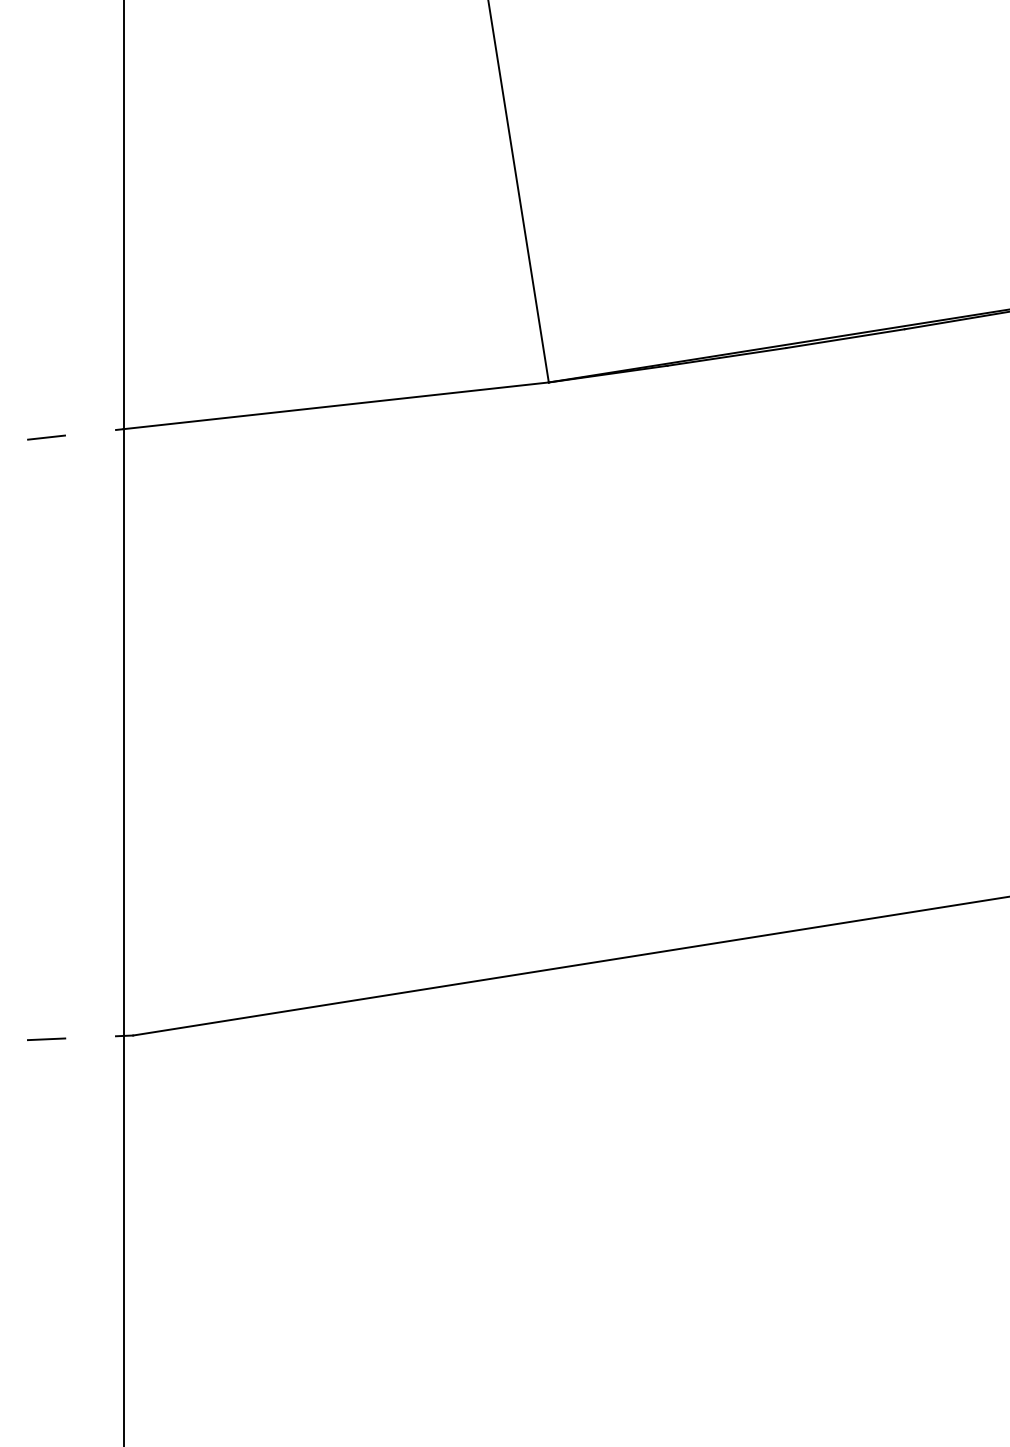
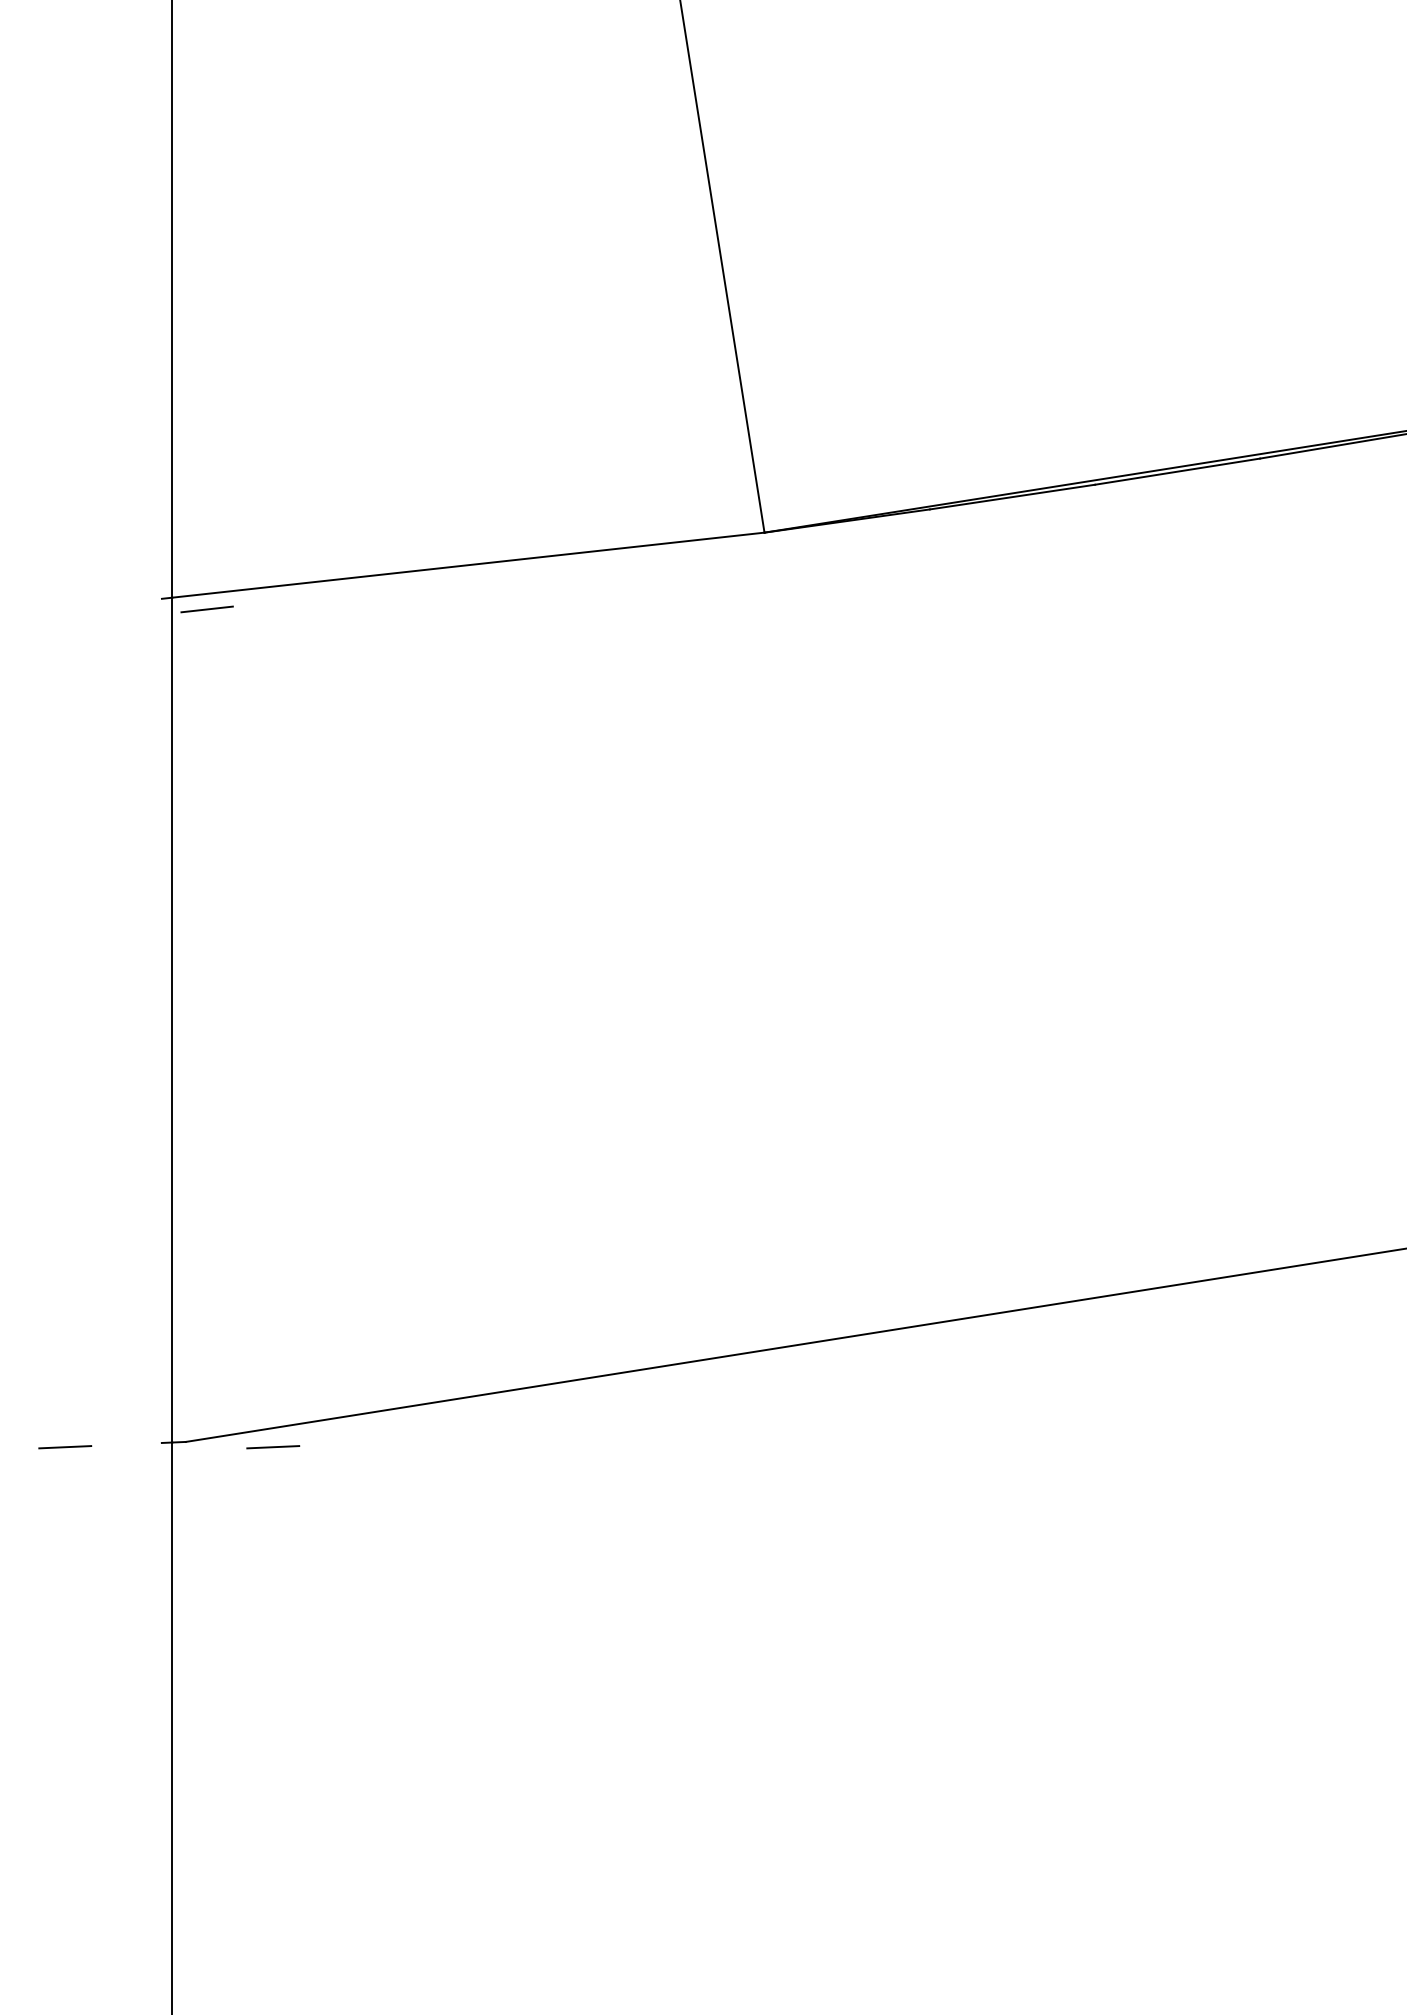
line: (46, 437) -> (206, 609), moved
line: (196, 1039) -> (273, 1447), added

